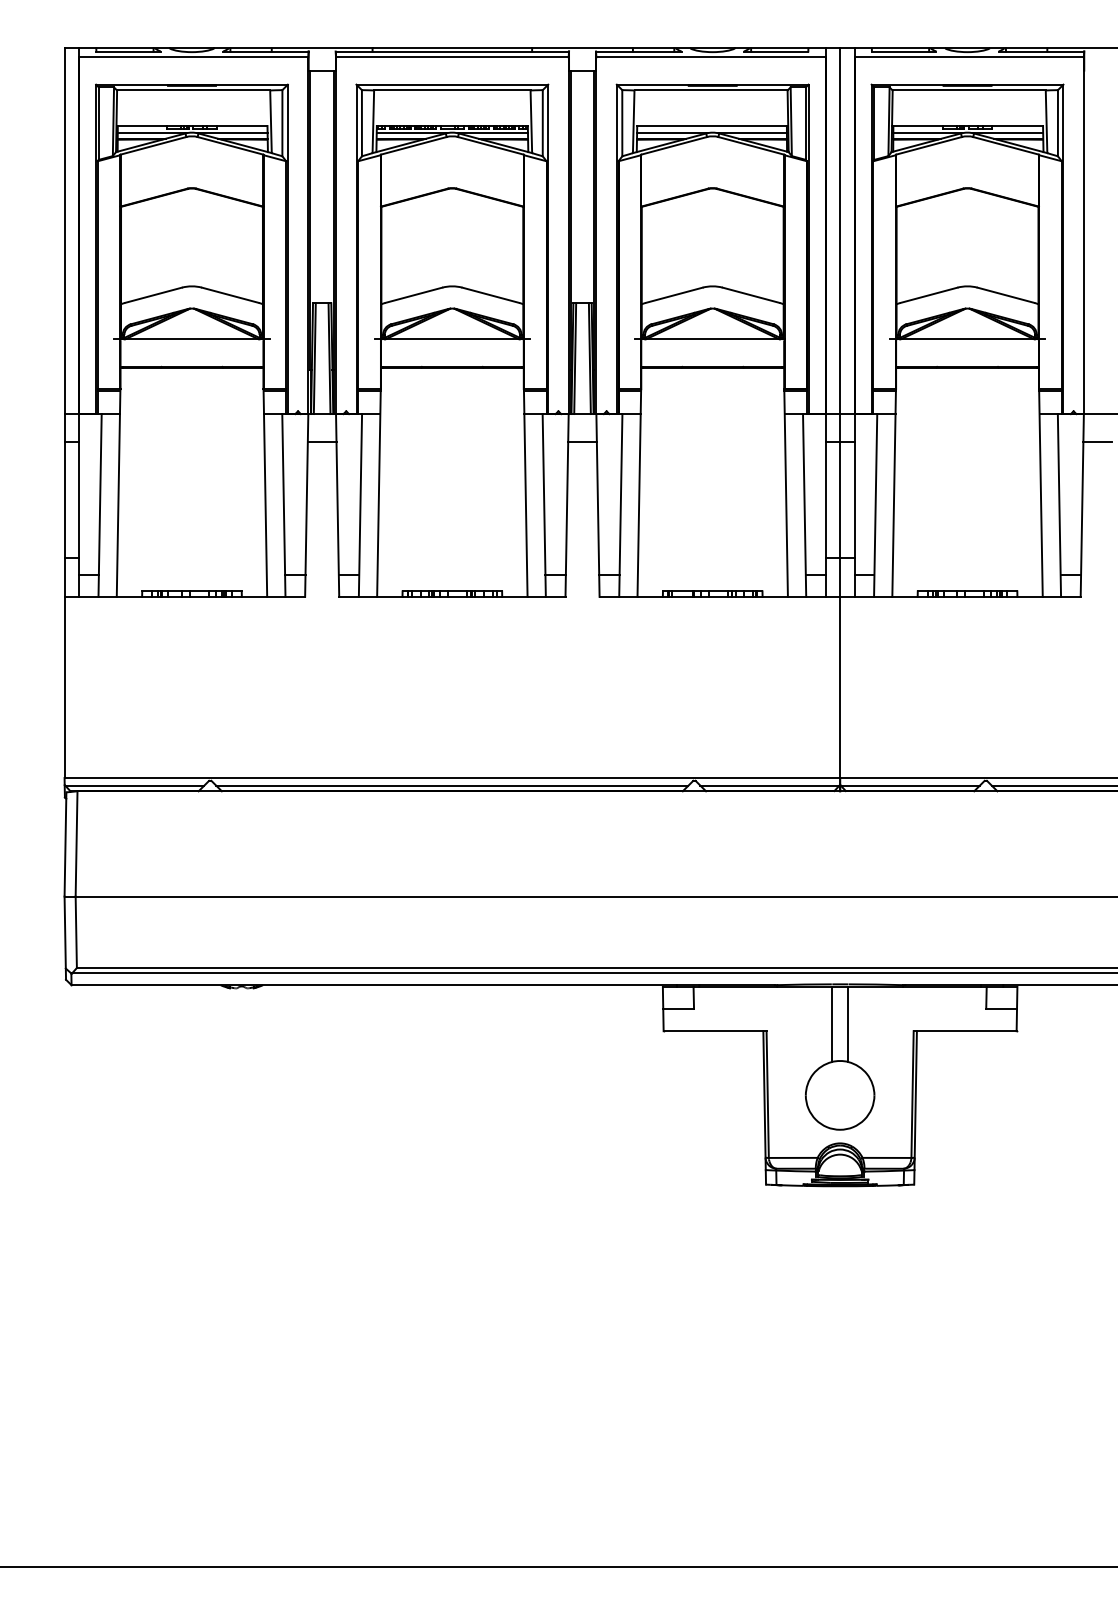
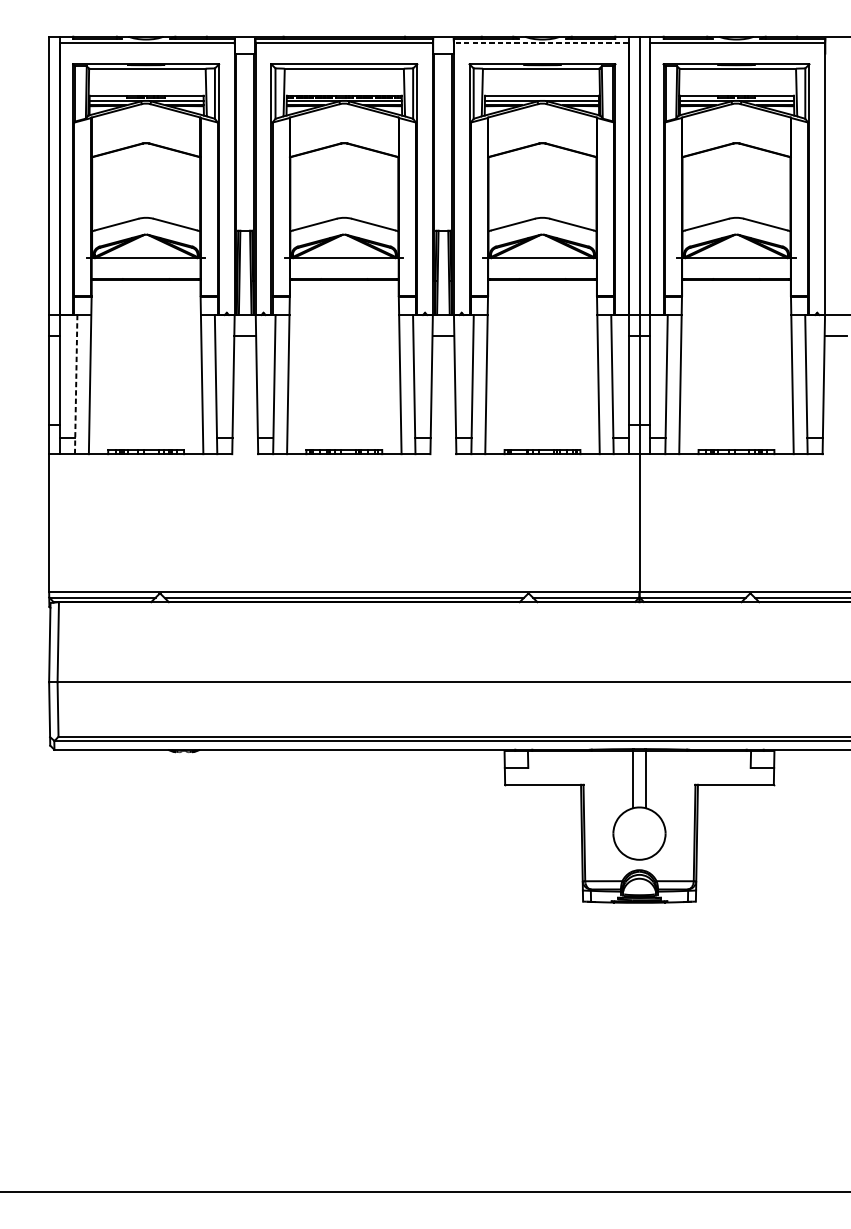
line: (711, 57) -> (541, 43), solid -> dashed
line: (100, 504) -> (76, 383), solid -> dashed

